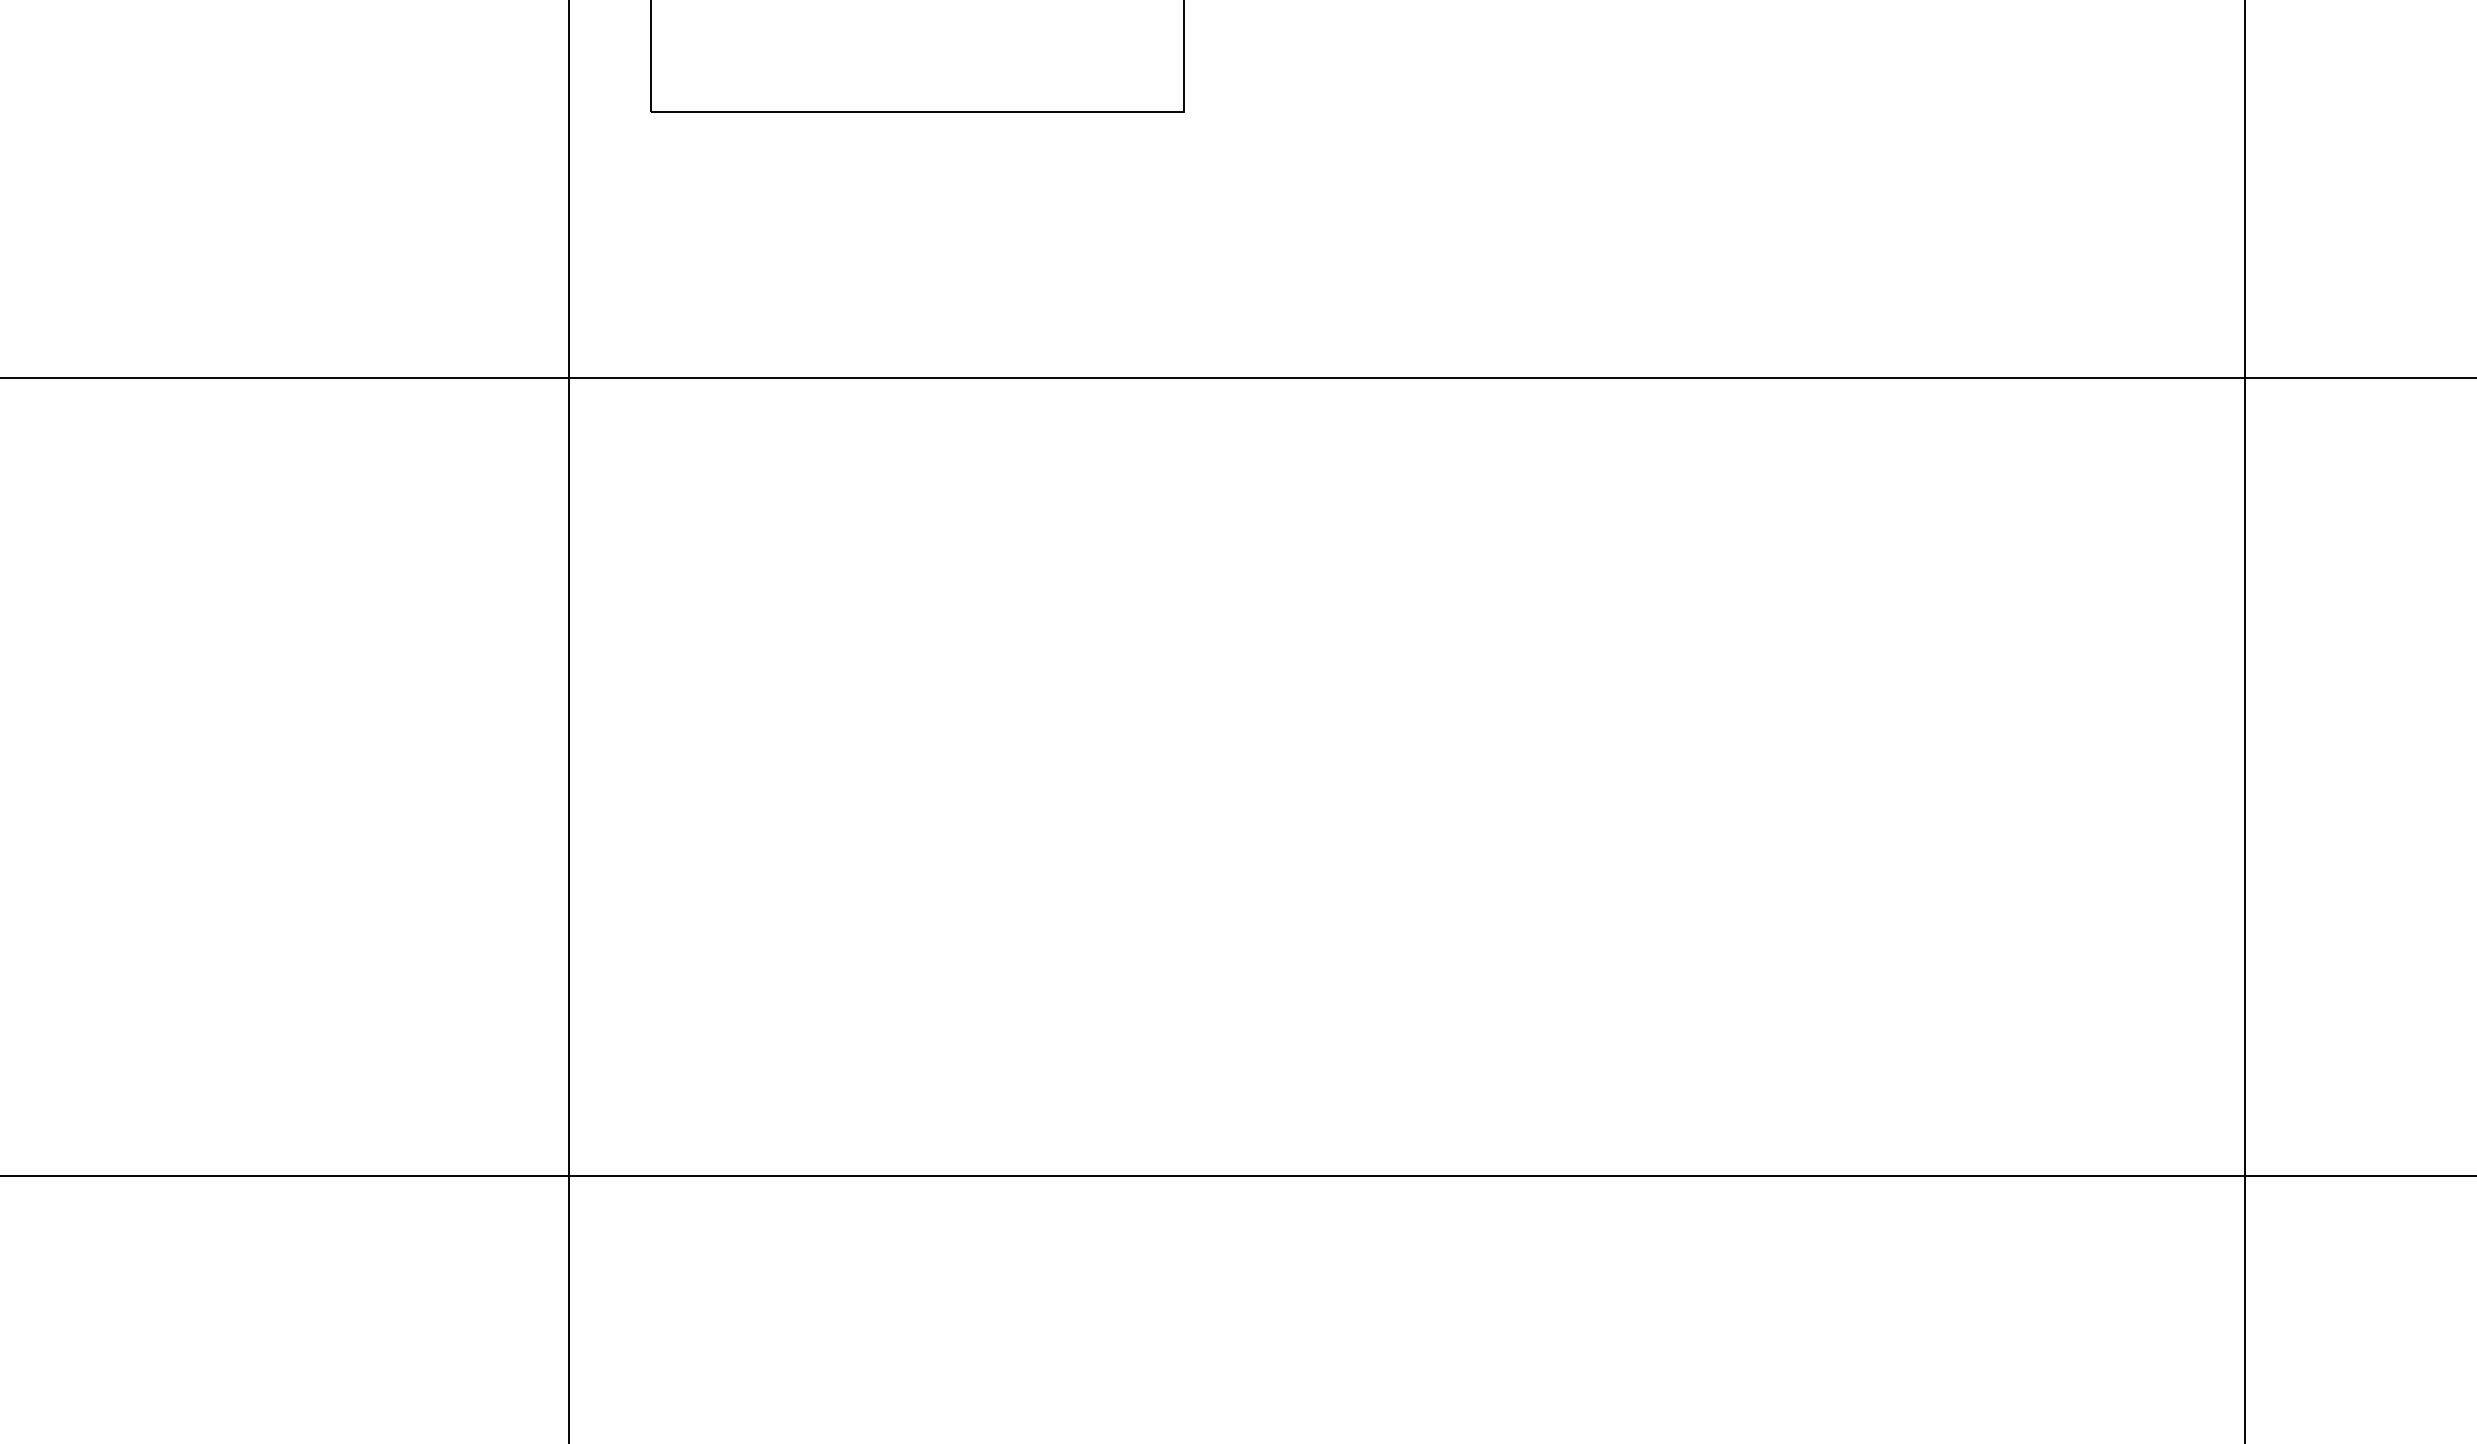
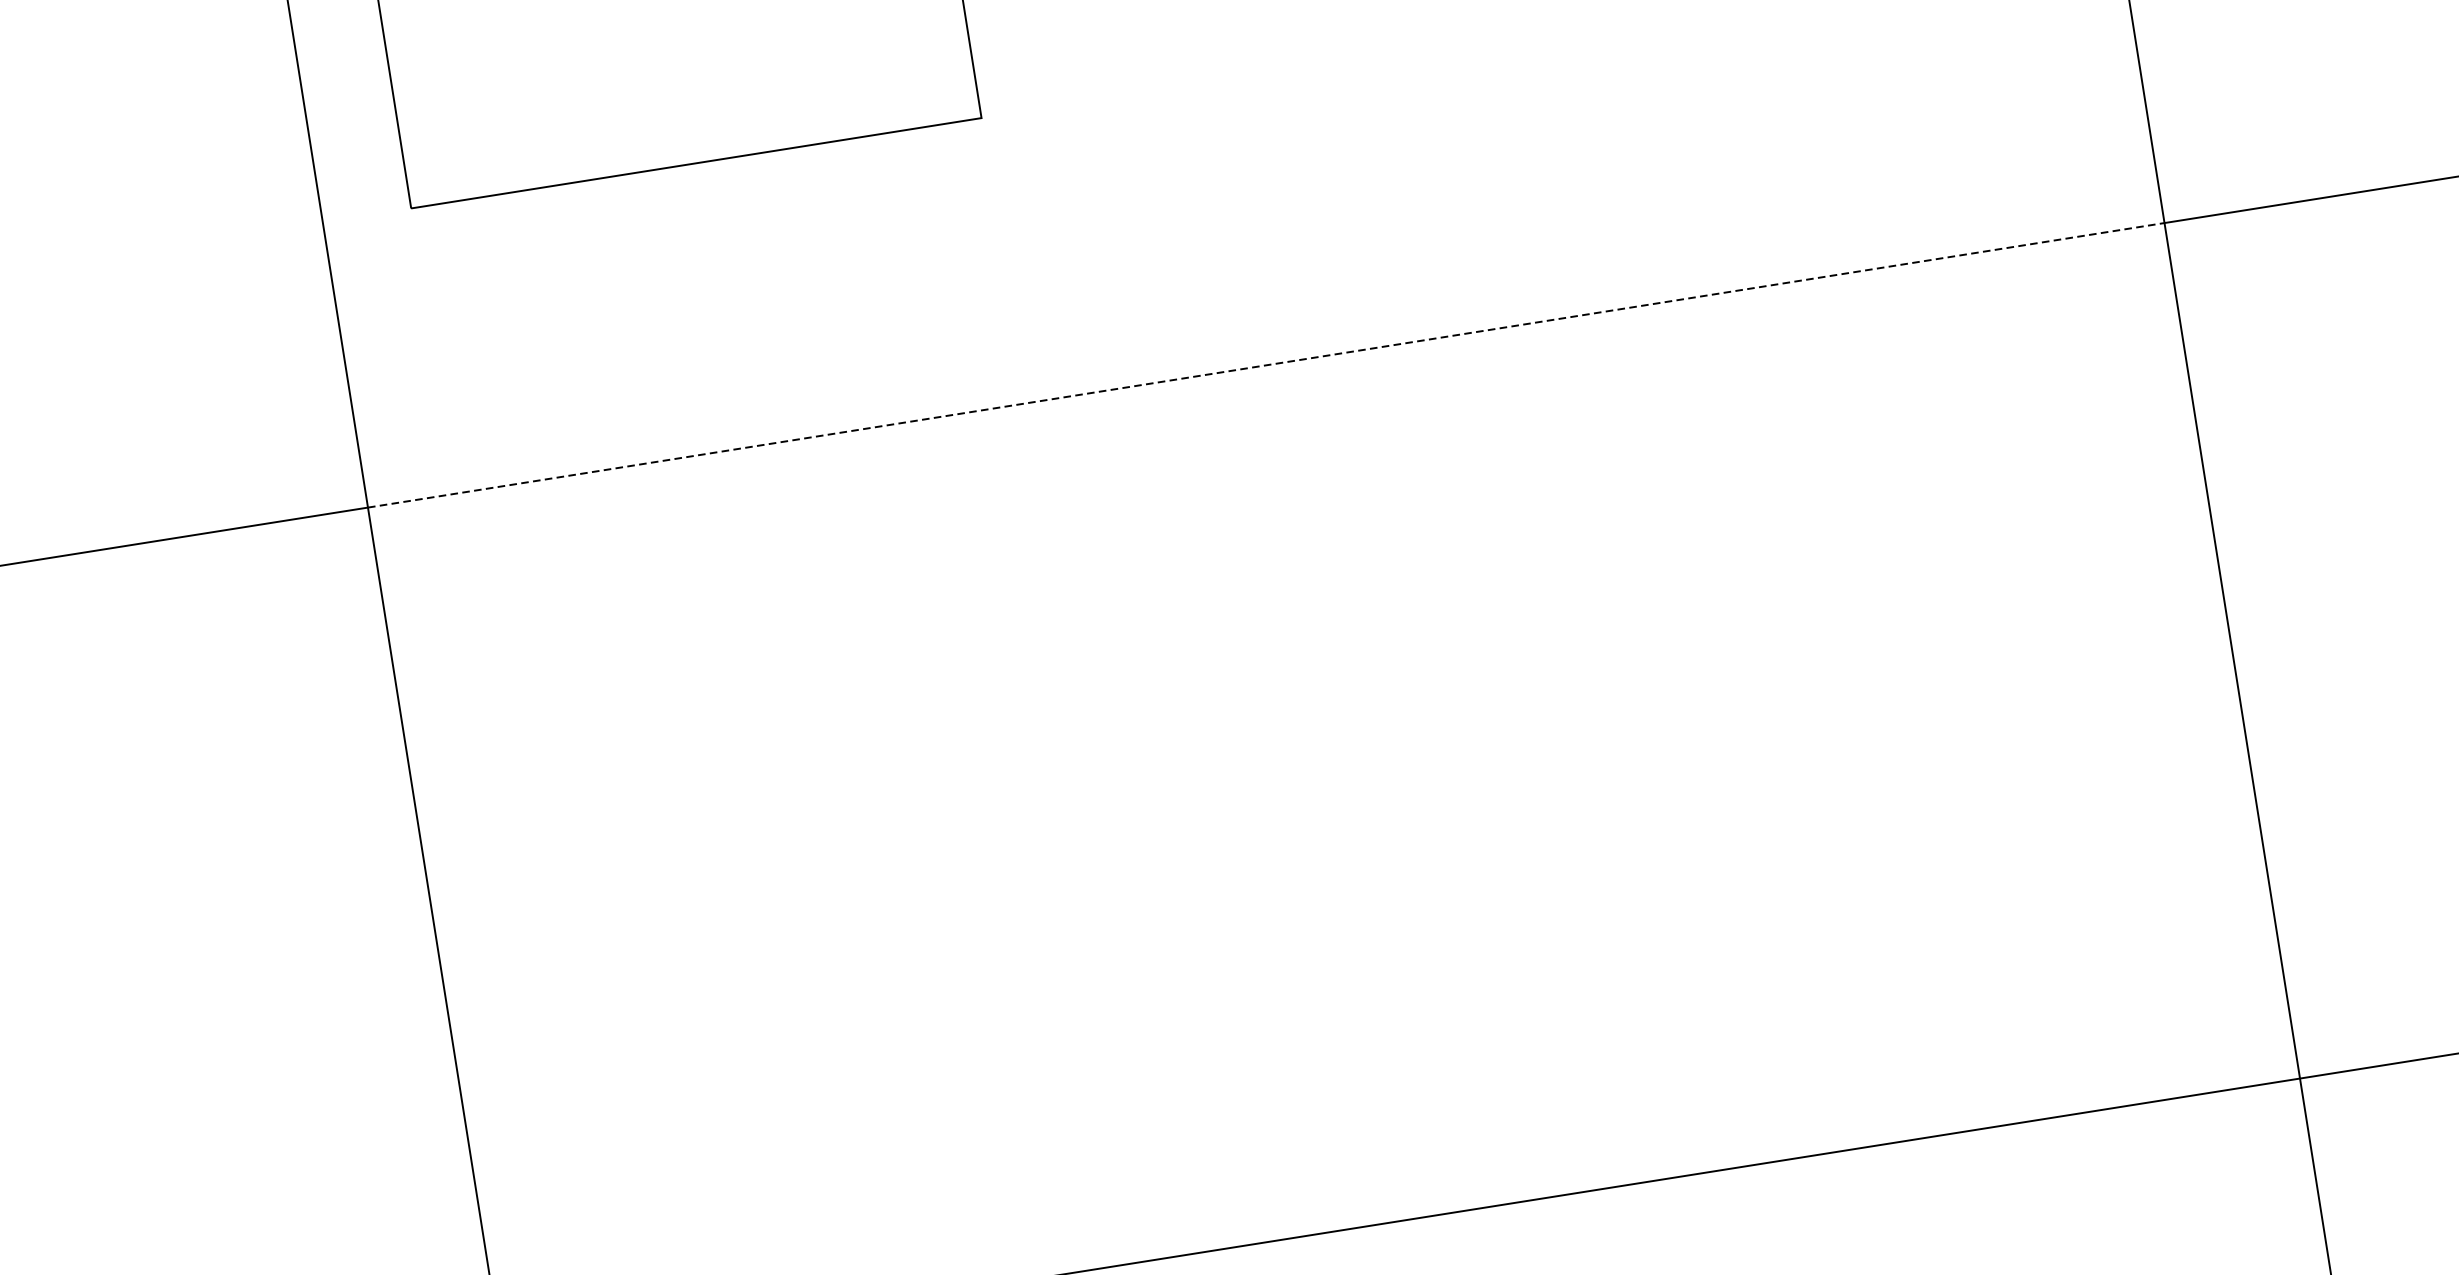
line: (1407, 377) -> (1266, 364), solid -> dashed

